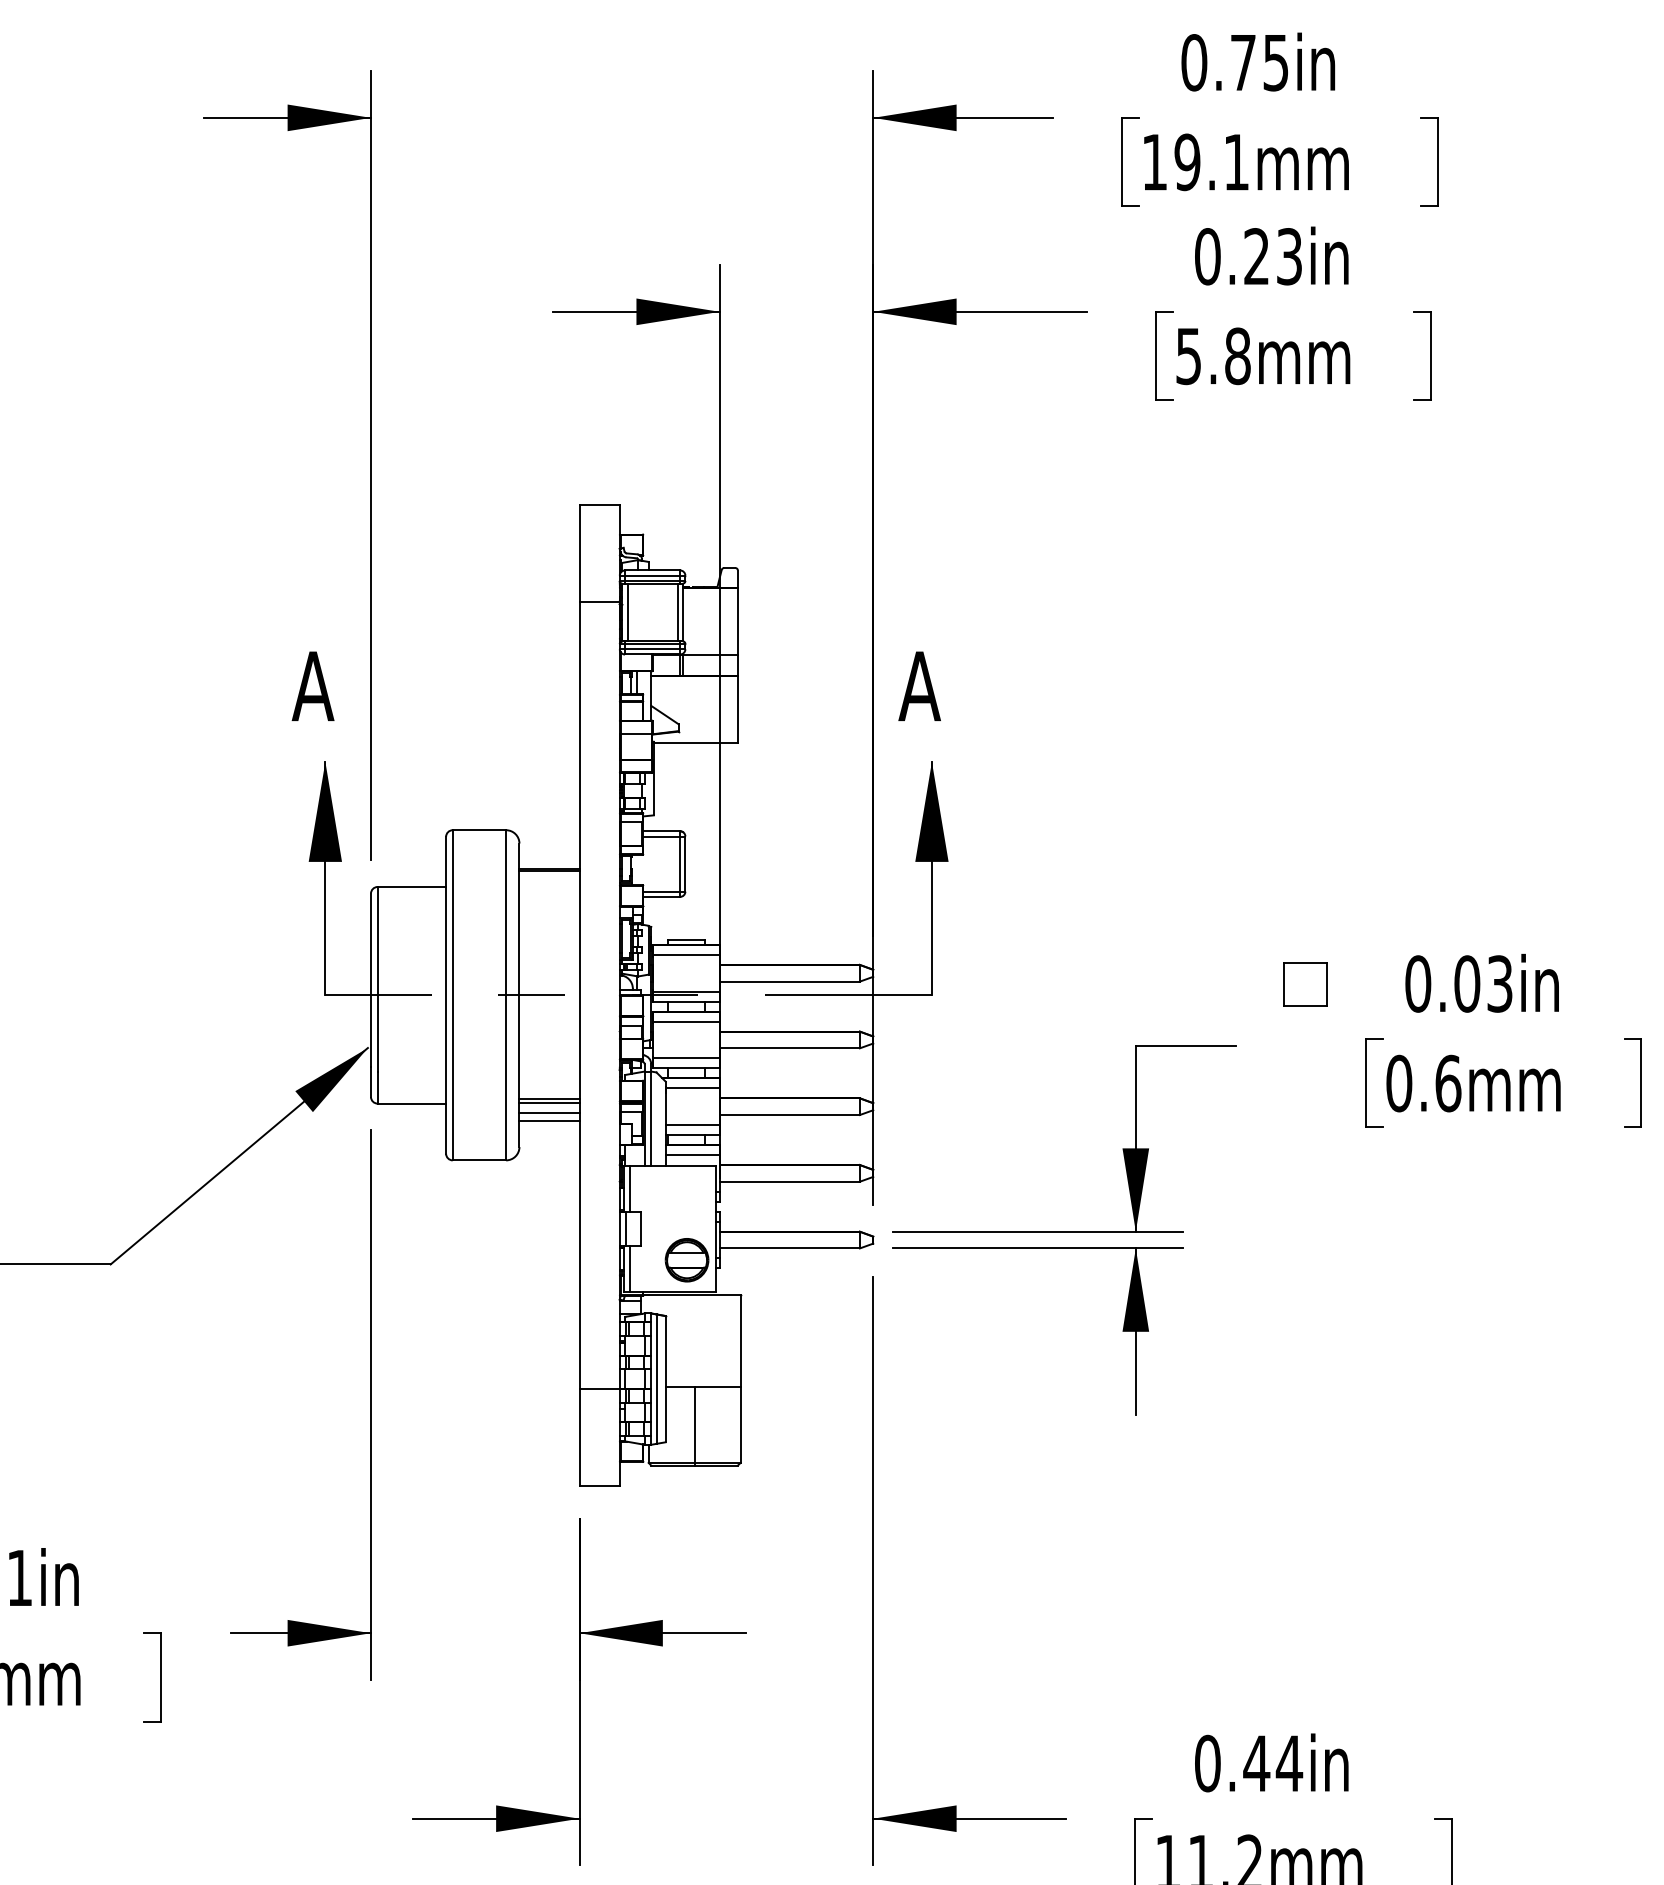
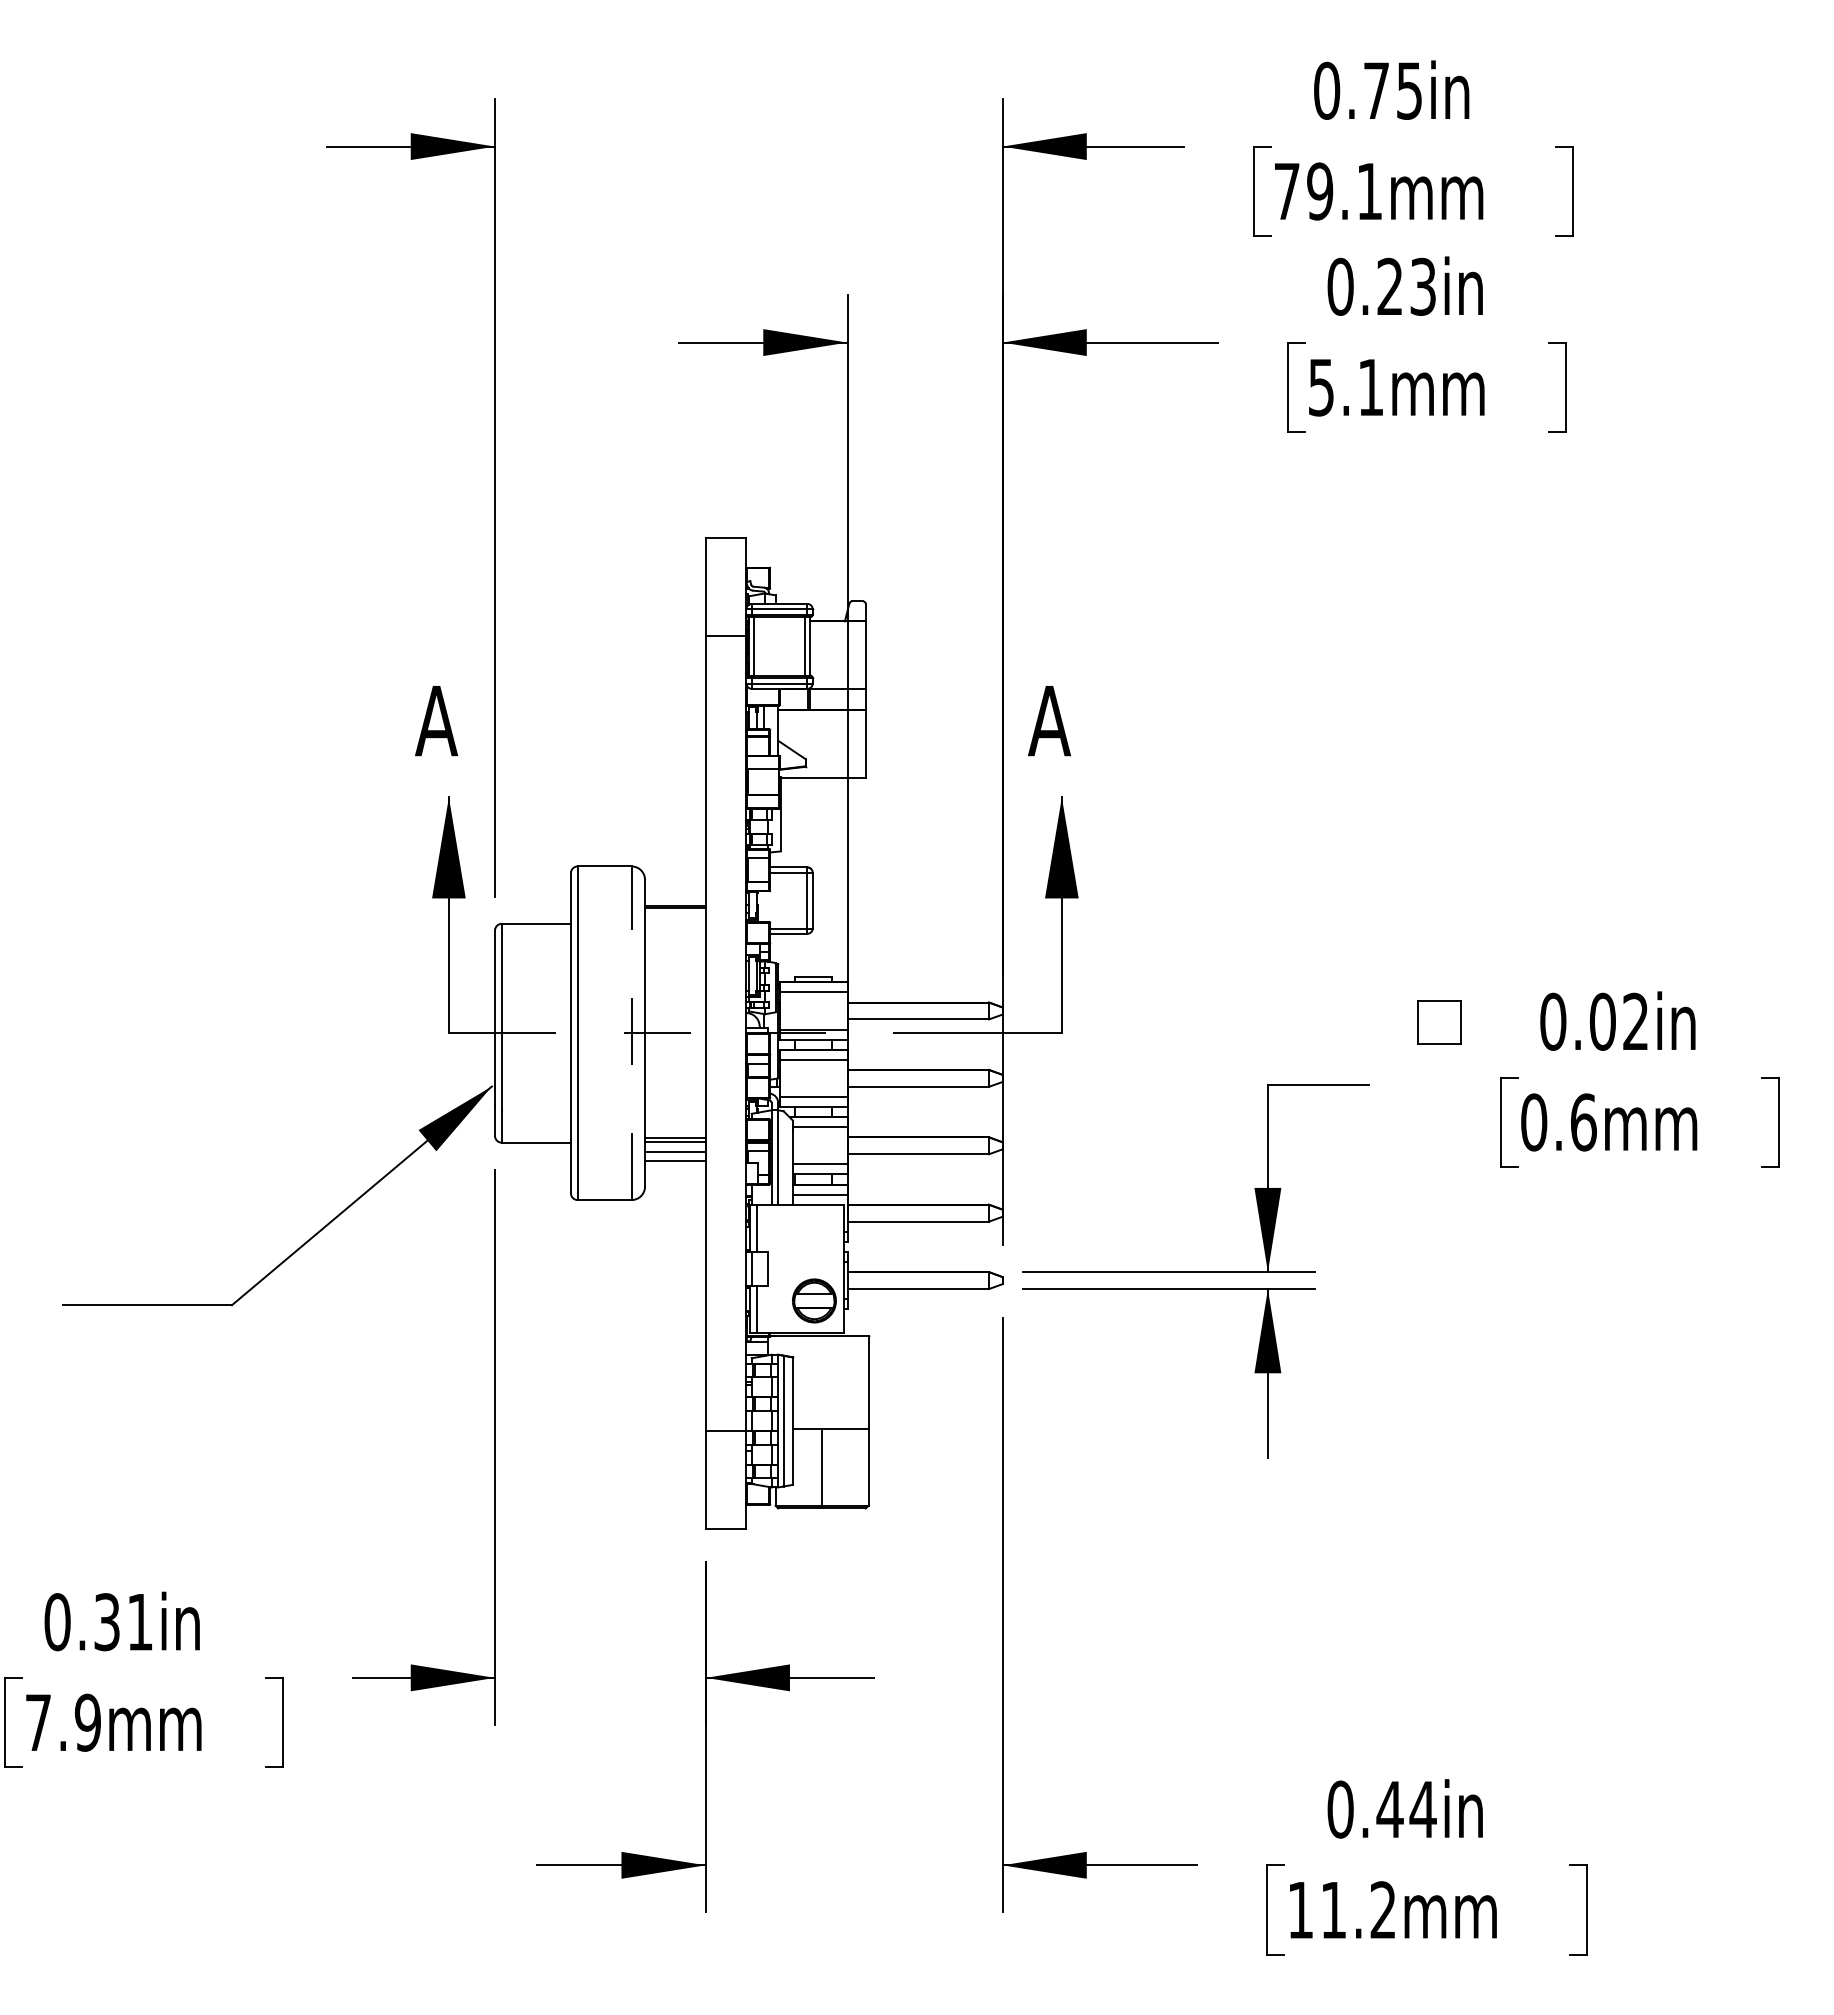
text: (1155, 162) -> (1287, 191), 19.1mm -> 79.1mm
text: (1238, 356) -> (1371, 387), 5.8mm -> 5.1mm
text: (1499, 983) -> (1635, 1021), 0.03in -> 0.02in
line: (506, 995) -> (631, 1033), solid -> dashed

